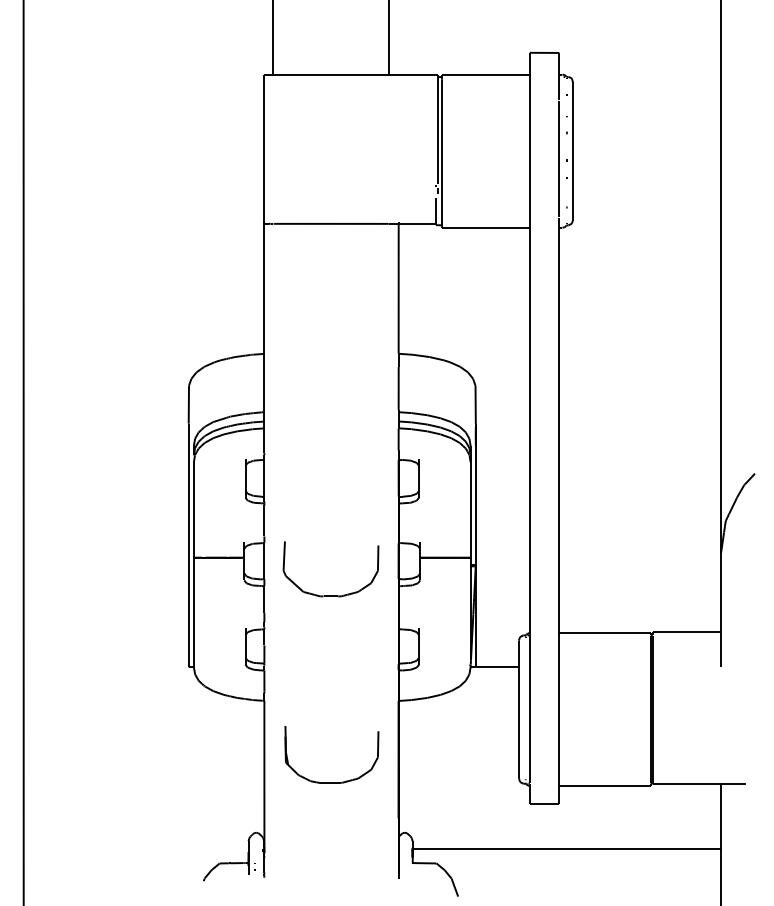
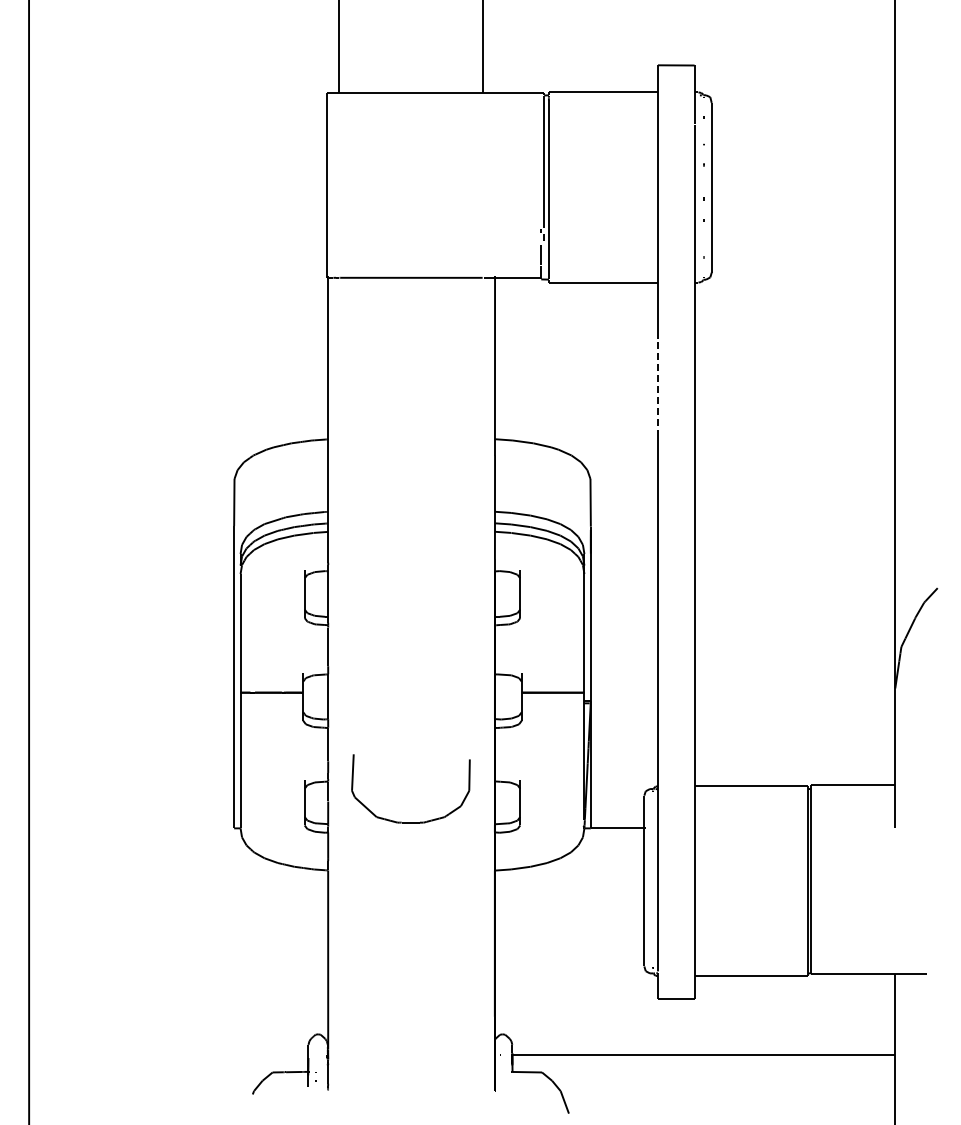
line: (529, 312) -> (657, 387), solid -> dashed
part: (330, 596) -> (410, 822), moved
part: (331, 783) -> (411, 972), removed

